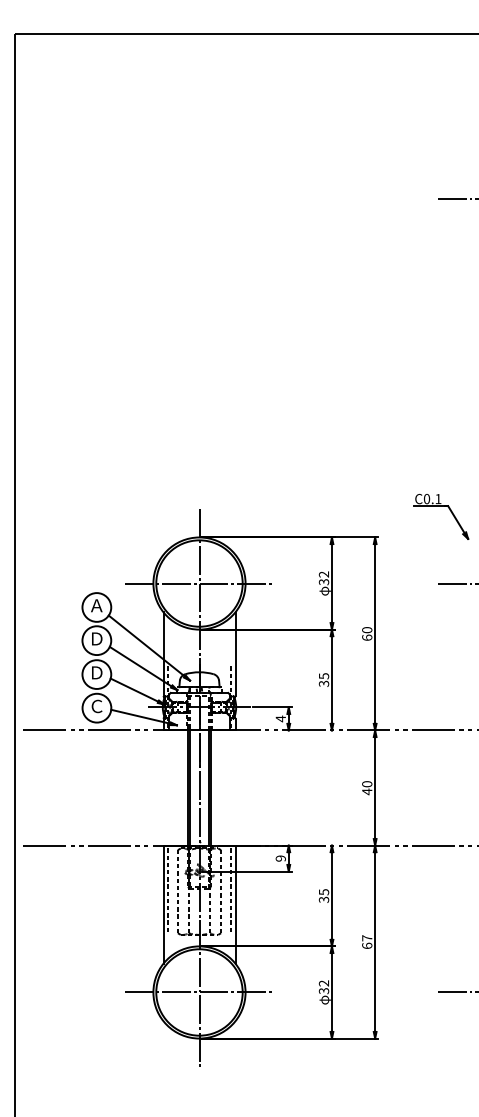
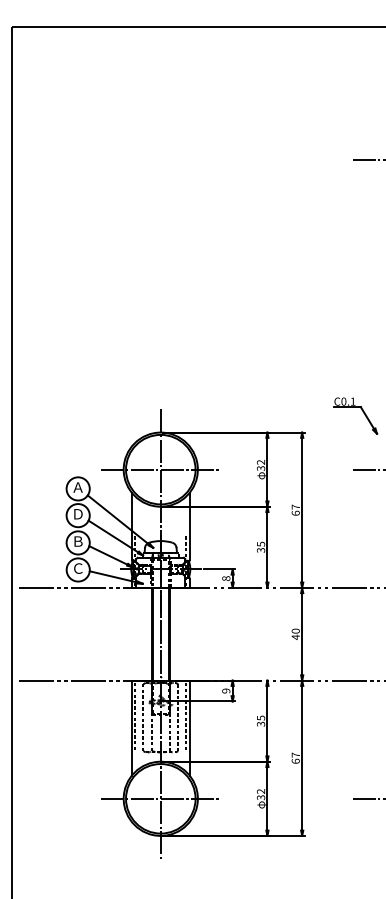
text: (367, 630) -> (296, 507), 60 -> 67
text: (97, 672) -> (78, 541), Ｄ -> Ｂ
text: (280, 718) -> (226, 578), 4 -> 8

